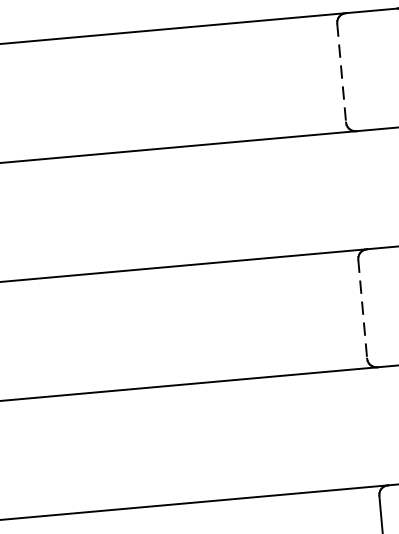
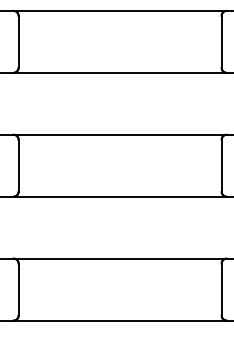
line: (341, 74) -> (221, 42), dashed -> solid
line: (362, 310) -> (221, 166), dashed -> solid

